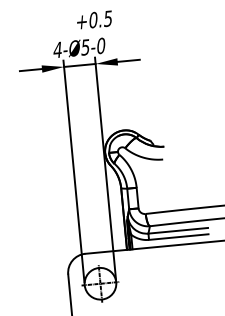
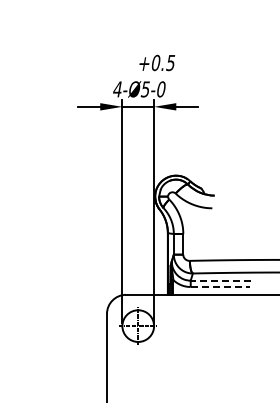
line: (178, 230) -> (220, 280), solid -> dashed
line: (178, 237) -> (220, 287), solid -> dashed

